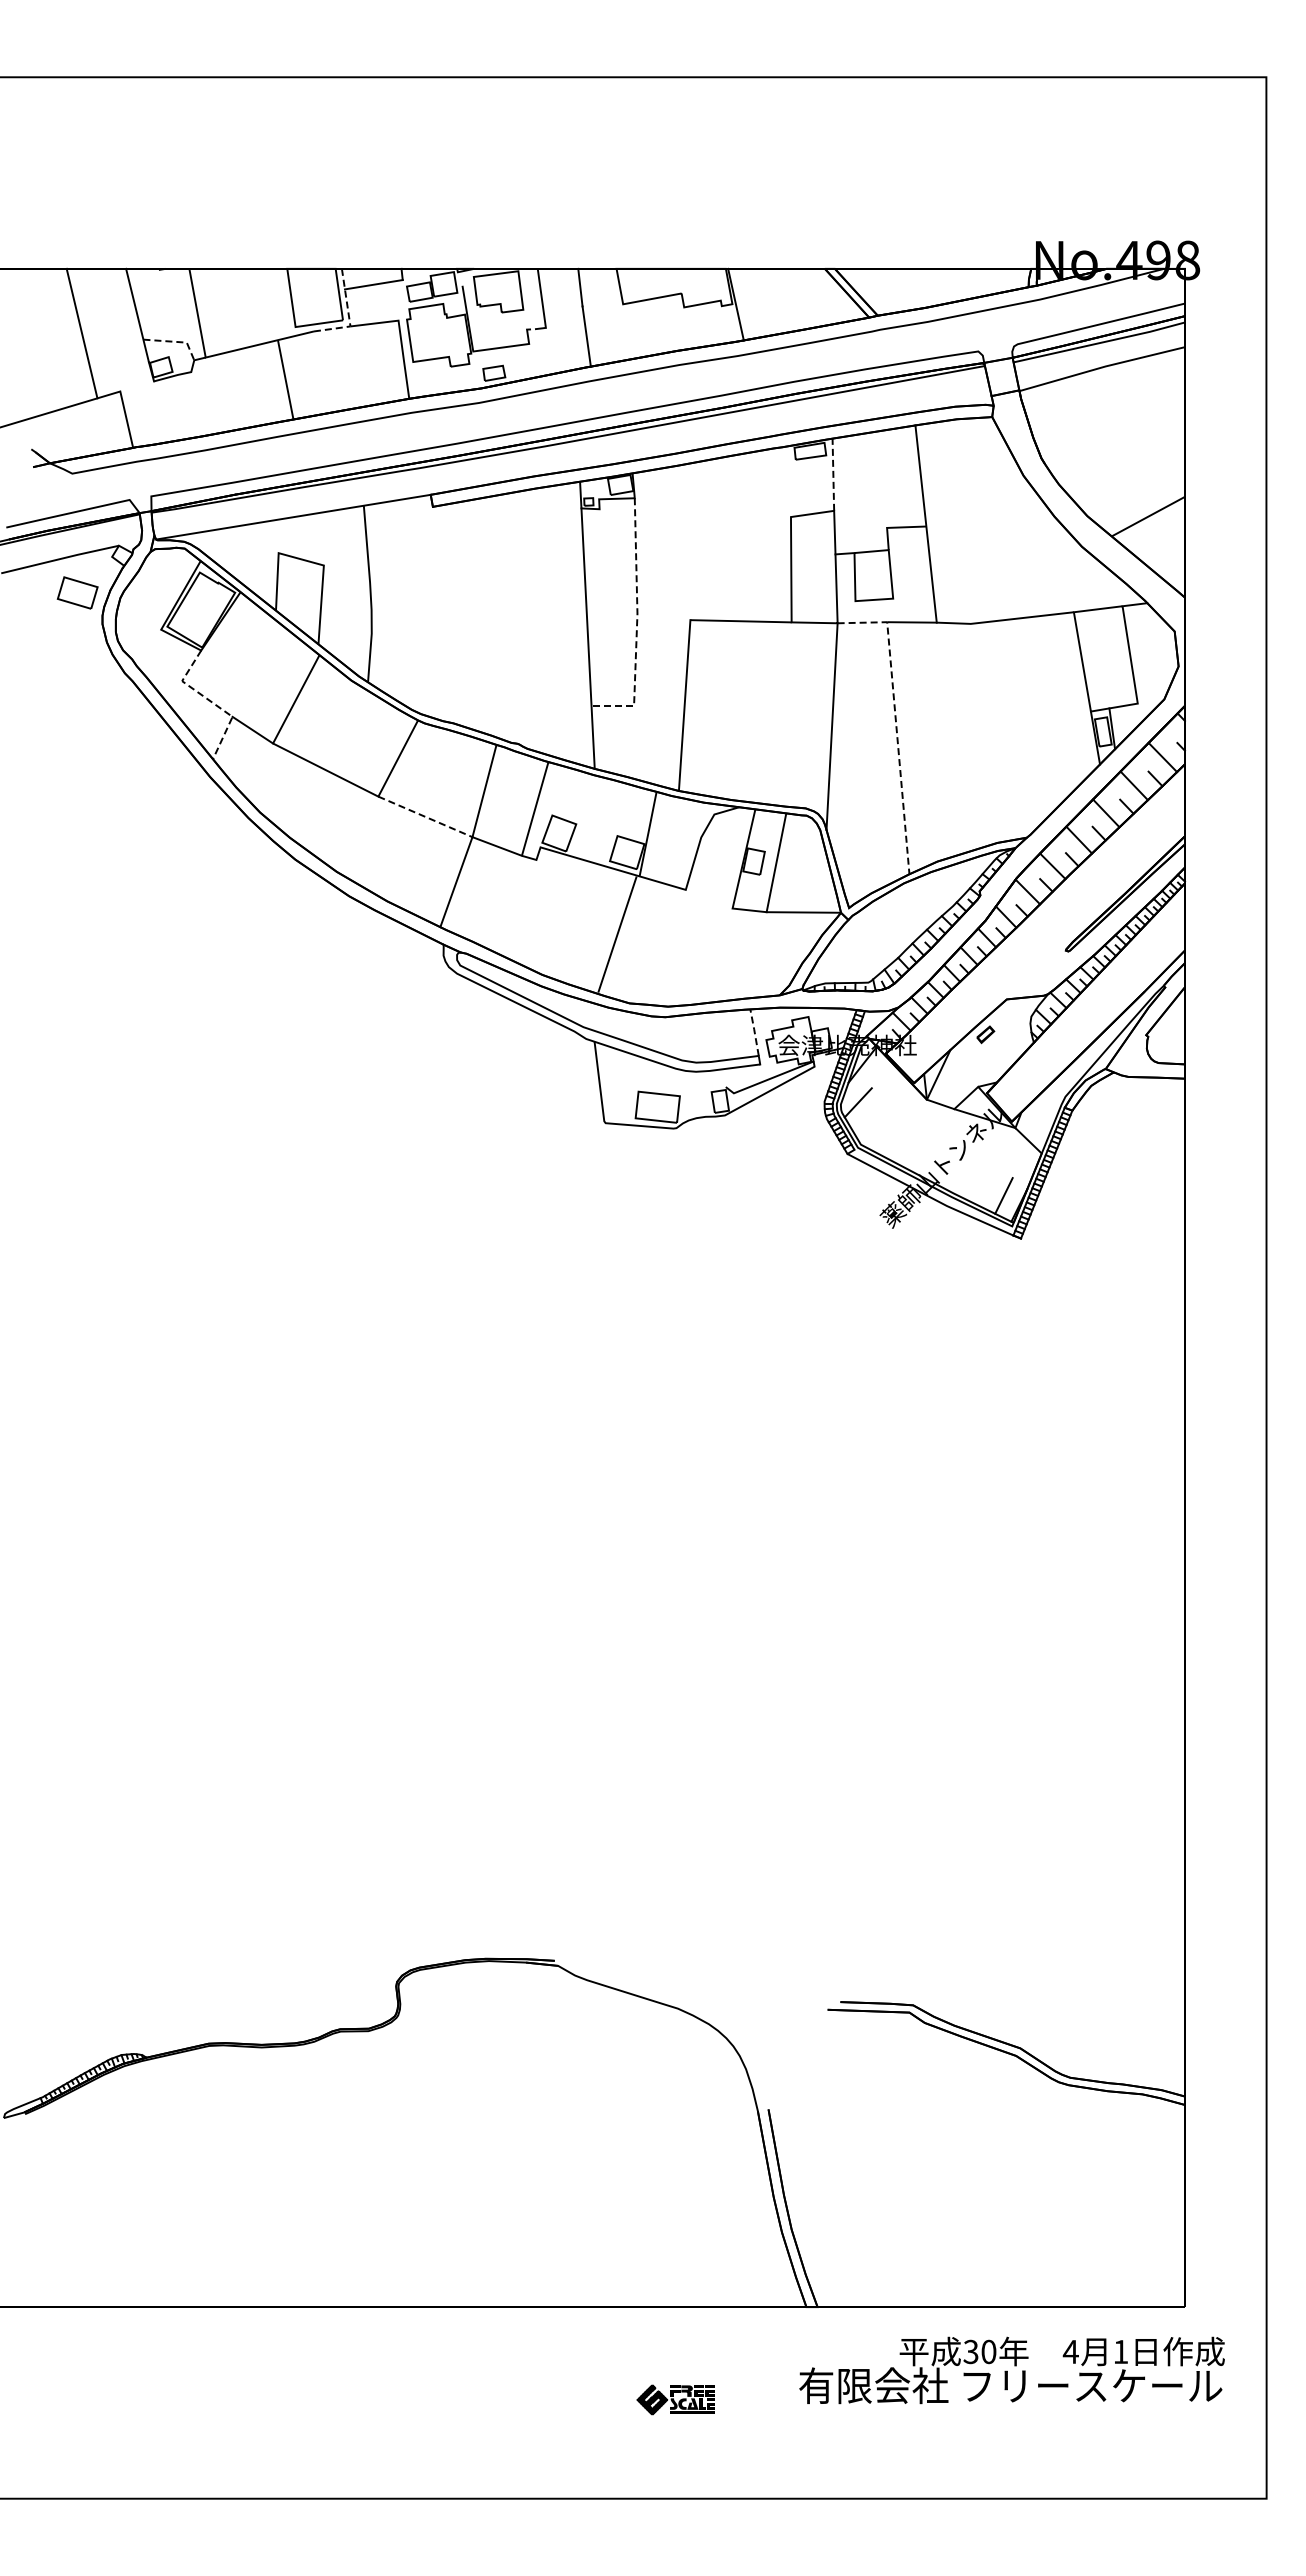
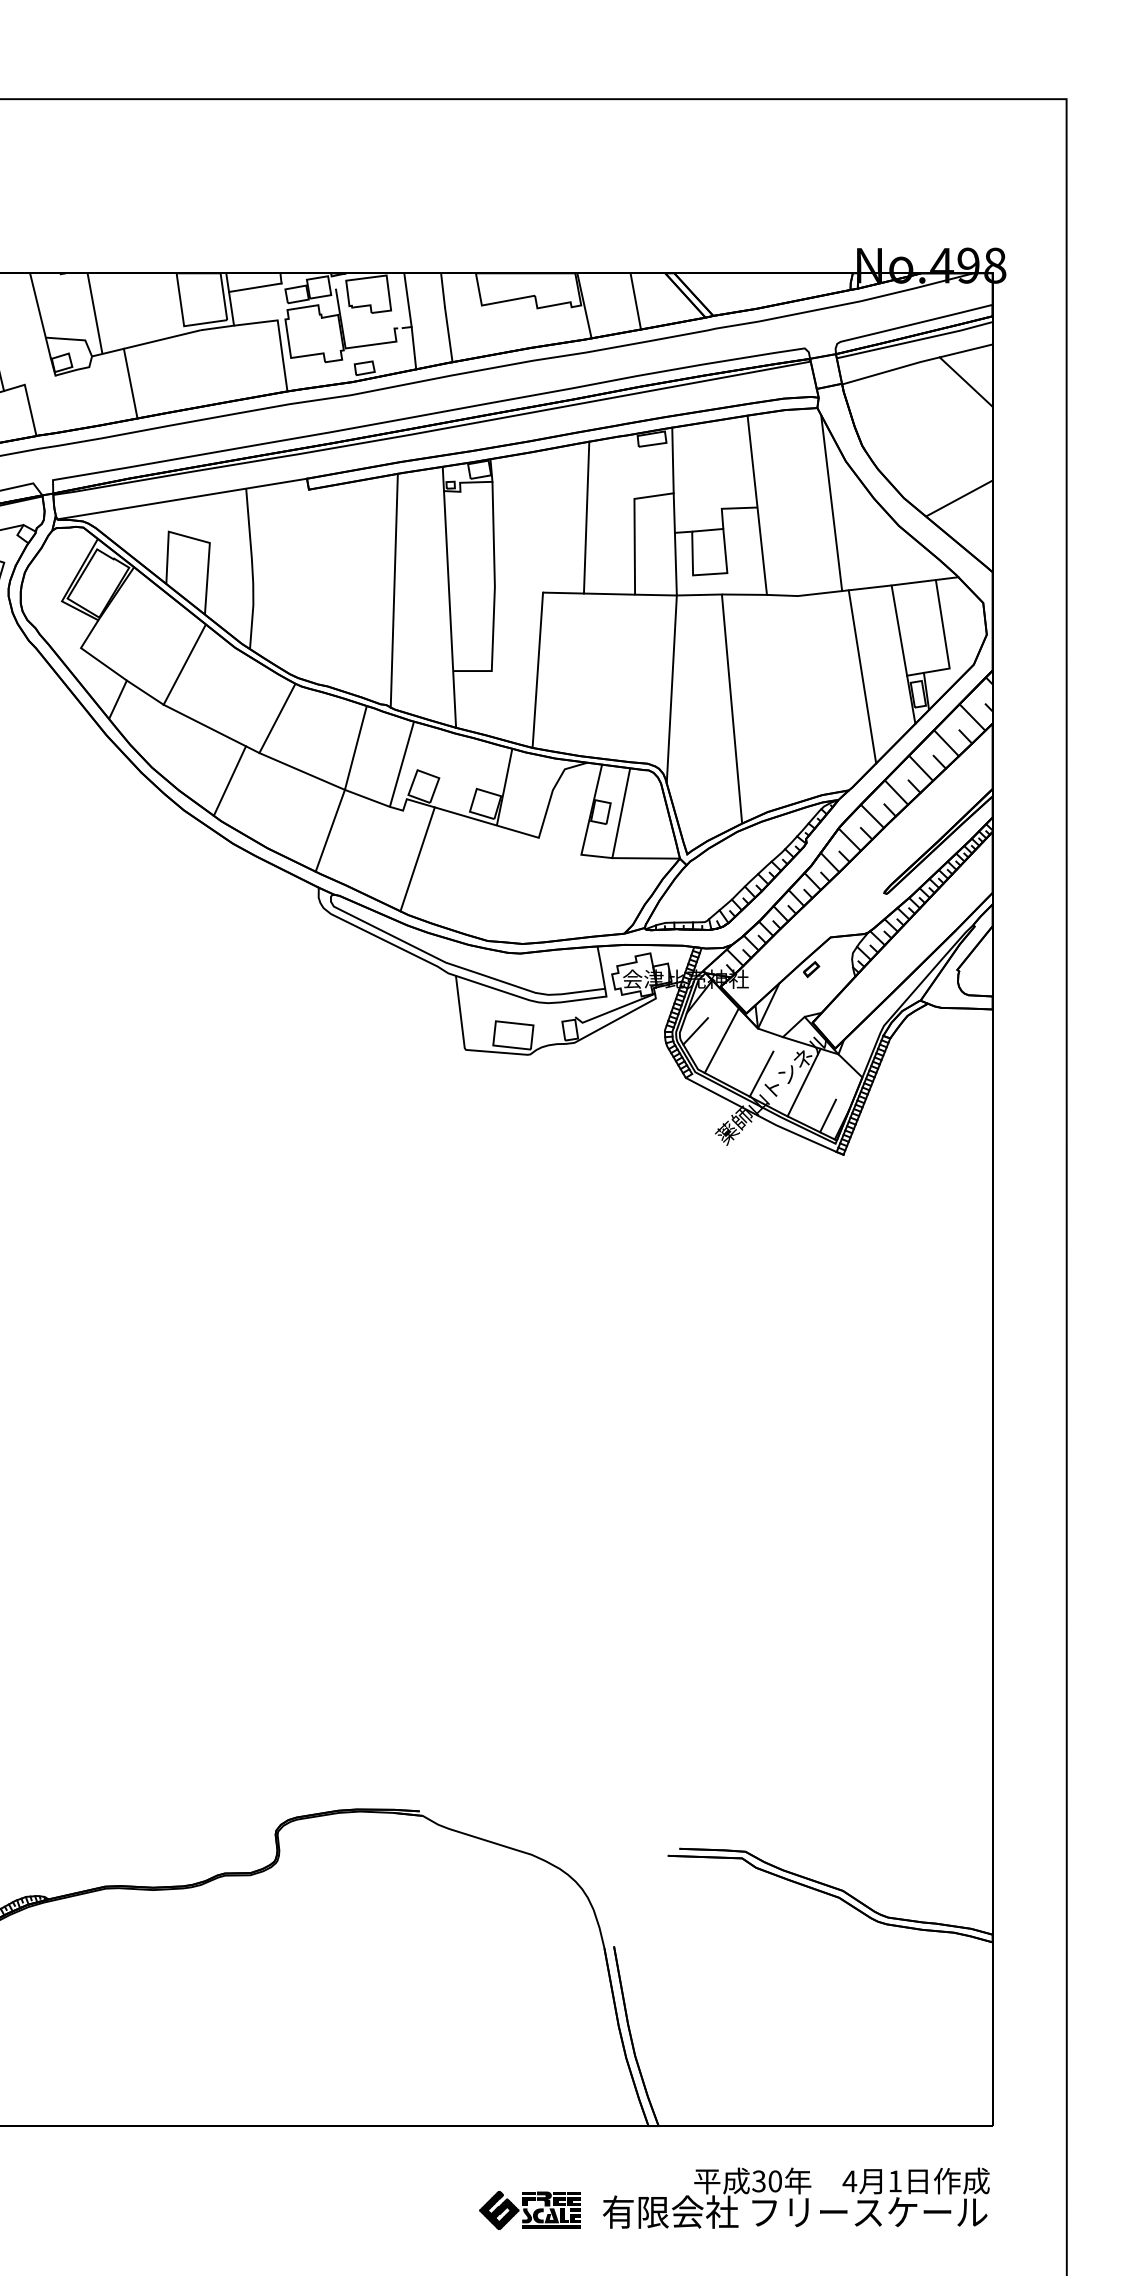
line: (792, 299) -> (635, 301), added
line: (348, 315) -> (232, 315), dashed -> solid
line: (176, 341) -> (75, 339), dashed -> solid
line: (547, 350) -> (413, 347), added
line: (285, 379) -> (130, 382), moved
line: (1155, 388) -> (965, 382), added
line: (833, 474) -> (673, 460), dashed -> solid
line: (1007, 521) -> (831, 502), added
line: (738, 537) -> (586, 517), added
line: (526, 617) -> (394, 590), added
line: (637, 623) -> (494, 595), dashed -> solid
line: (211, 701) -> (107, 666), dashed -> solid
line: (1041, 712) -> (862, 676), added
line: (896, 723) -> (730, 686), dashed -> solid
line: (425, 817) -> (302, 772), dashed -> solid
line: (345, 827) -> (229, 781), added
line: (617, 934) -> (417, 859), moved
line: (754, 1031) -> (601, 966), dashed -> solid
line: (886, 1112) -> (721, 1040), added
line: (930, 1149) -> (761, 1073), added
line: (977, 1159) -> (804, 1082), added
text: (1011, 2370) -> (795, 2198), moved
part: (675, 2399) -> (529, 2210), size x1.43

